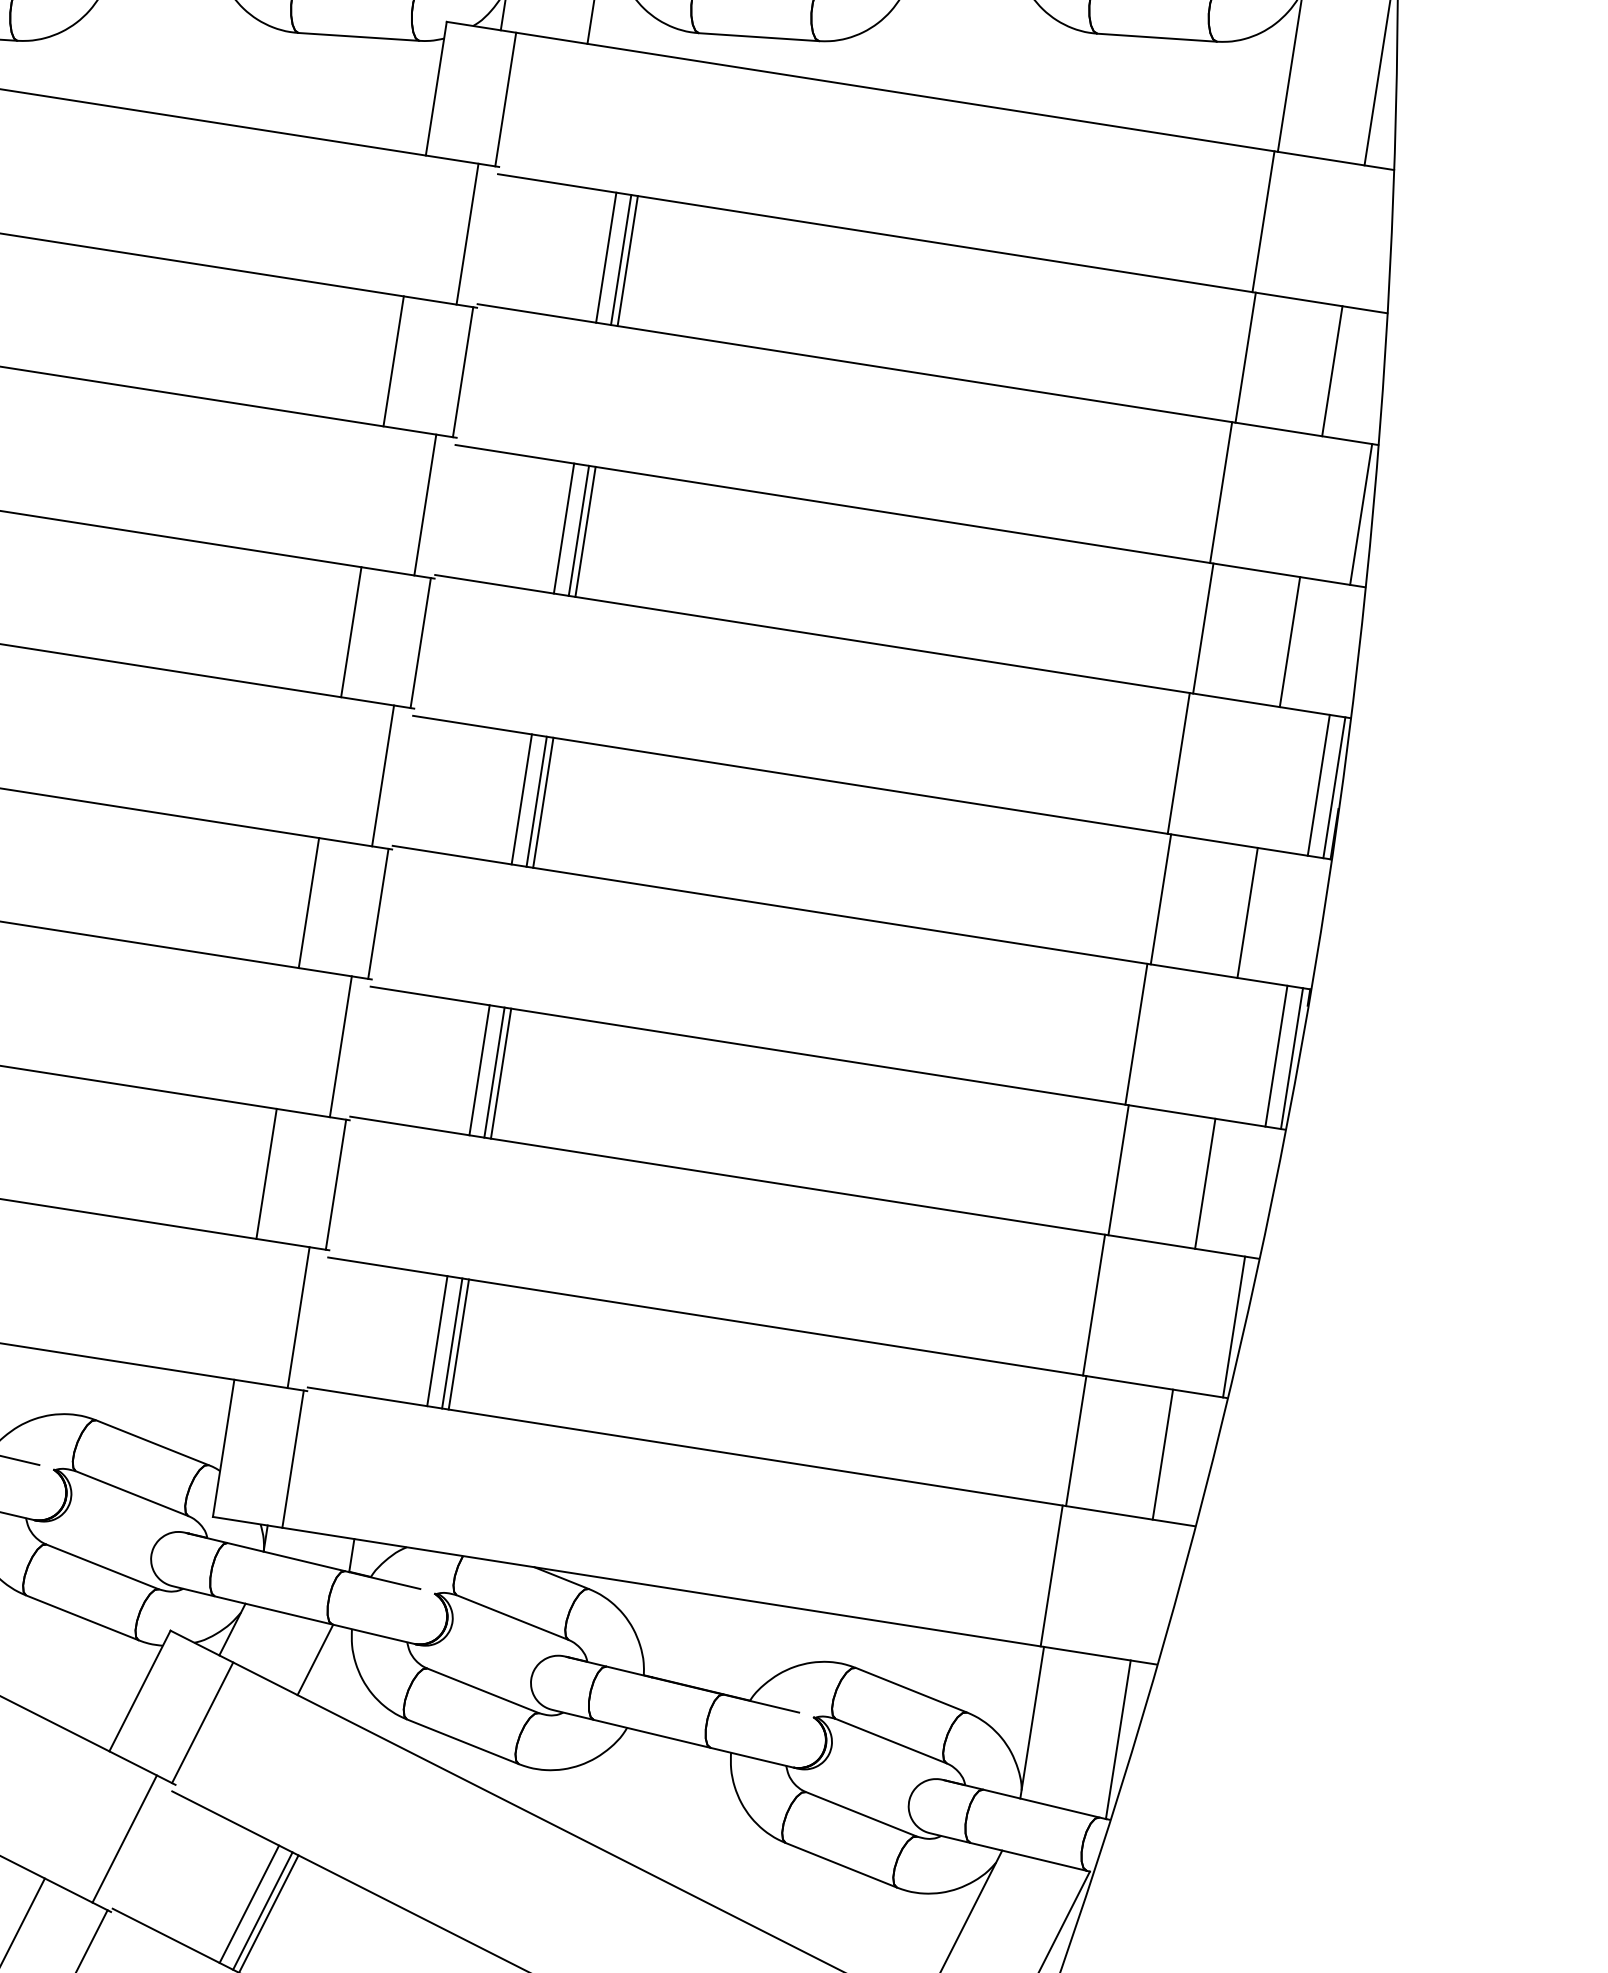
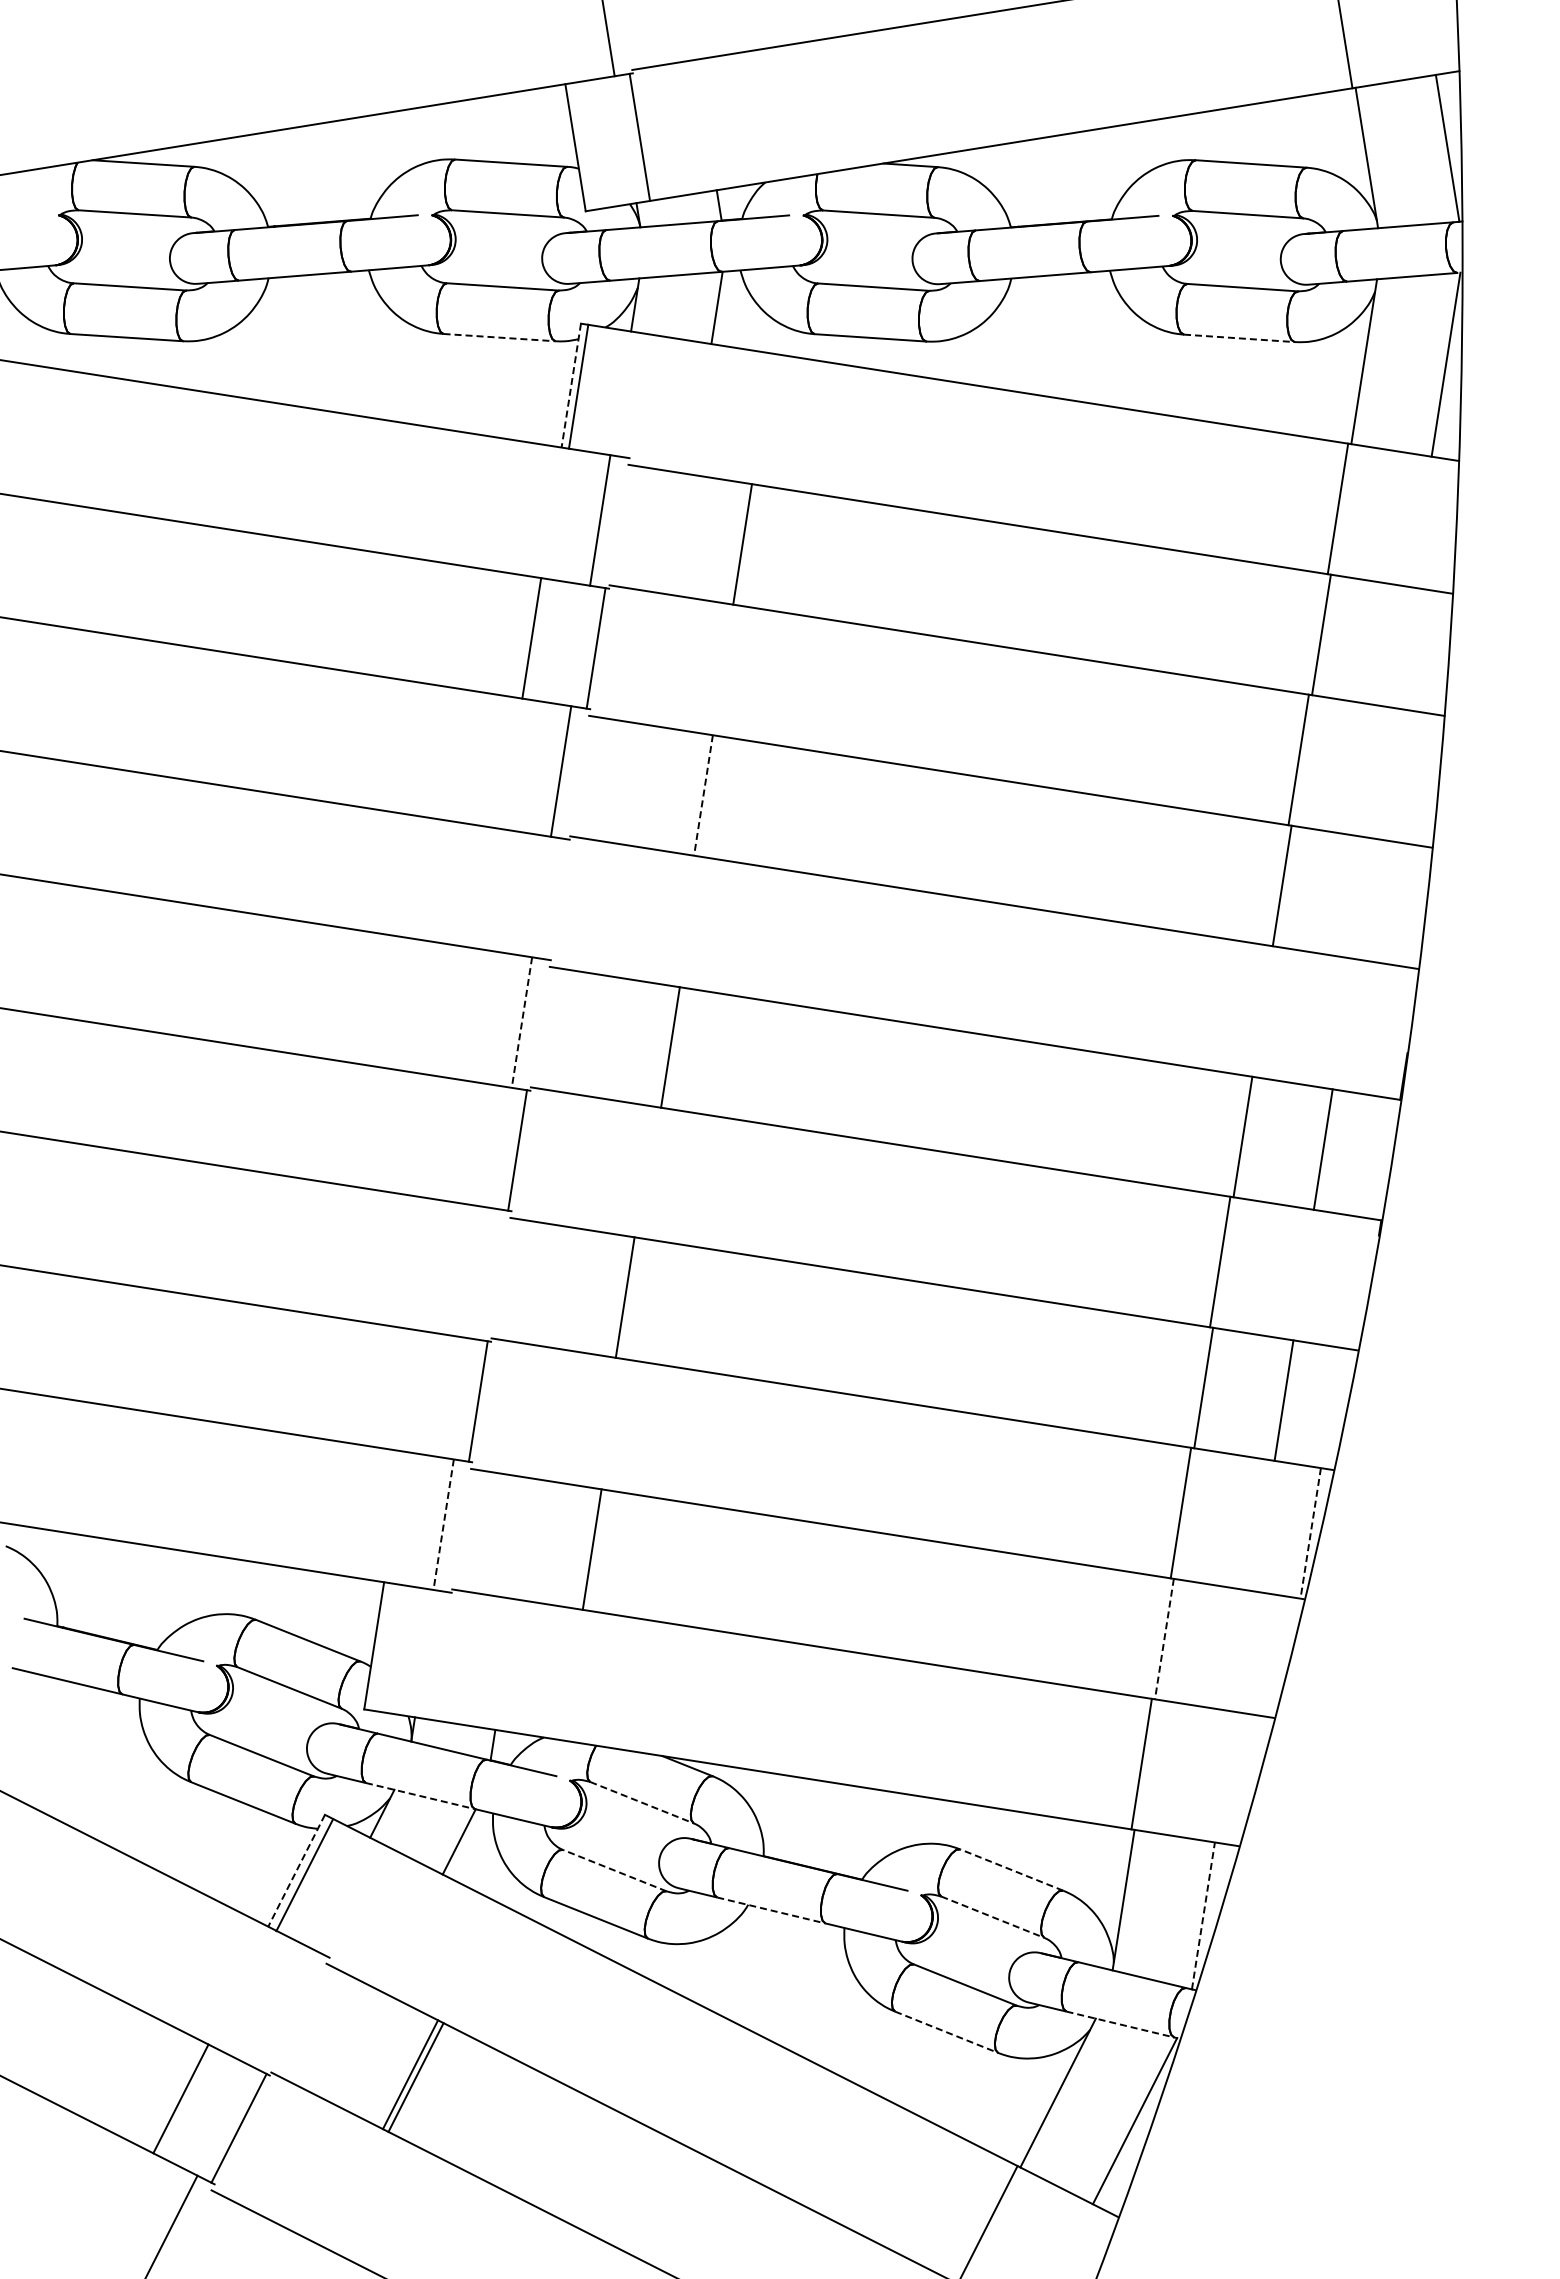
line: (359, 36) -> (500, 337), solid -> dashed
line: (1157, 37) -> (1239, 338), solid -> dashed
line: (436, 88) -> (571, 385), solid -> dashed
line: (505, 99) -> (578, 386), moved
line: (605, 257) -> (728, 542), removed
line: (627, 261) -> (748, 545), removed
line: (1332, 371) -> (1401, 647), removed
line: (1361, 514) -> (1428, 780), removed
line: (563, 528) -> (689, 793), removed
line: (578, 530) -> (703, 795), solid -> dashed
line: (585, 532) -> (709, 796), removed
line: (351, 632) -> (492, 889), removed
line: (1289, 642) -> (1362, 898), removed
line: (420, 643) -> (556, 899), removed
line: (1178, 762) -> (1259, 1010), removed
line: (382, 776) -> (521, 1023), solid -> dashed
line: (1319, 785) -> (1389, 1031), removed
line: (1334, 787) -> (1403, 1033), removed
line: (521, 799) -> (650, 1044), removed
line: (535, 801) -> (663, 1046), removed
line: (308, 903) -> (452, 1140), removed
line: (340, 1046) -> (482, 1273), removed
line: (1275, 1056) -> (1349, 1282), removed
line: (1292, 1058) -> (1364, 1284), removed
line: (479, 1070) -> (611, 1295), removed
line: (500, 1073) -> (630, 1298), removed
line: (266, 1173) -> (413, 1391), removed
line: (298, 1318) -> (443, 1525), solid -> dashed
line: (1233, 1327) -> (1310, 1533), solid -> dashed
line: (436, 1341) -> (571, 1546), removed
line: (451, 1343) -> (585, 1548), removed
line: (1076, 1441) -> (1164, 1639), solid -> dashed
line: (1162, 1454) -> (1244, 1651), removed
line: (293, 1458) -> (438, 1655), removed
line: (273, 1610) -> (420, 1796), solid -> dashed
line: (513, 1617) -> (642, 1802), solid -> dashed
line: (911, 1689) -> (1011, 1869), solid -> dashed
line: (139, 1690) -> (296, 1870), solid -> dashed
line: (482, 1690) -> (614, 1870), solid -> dashed
line: (202, 1723) -> (304, 1875), moved
line: (652, 1733) -> (771, 1910), solid -> dashed
line: (1118, 1739) -> (1203, 1915), solid -> dashed
line: (891, 1741) -> (993, 1917), solid -> dashed
line: (124, 1838) -> (282, 2007), removed
line: (1028, 1856) -> (1120, 2024), solid -> dashed
line: (842, 1865) -> (947, 2032), solid -> dashed
line: (248, 1904) -> (397, 2068), removed

